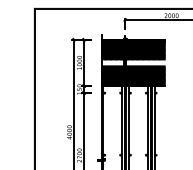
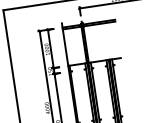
hatch: (133, 49) -> (90, 31), removed
hatch: (133, 75) -> (93, 53), removed

